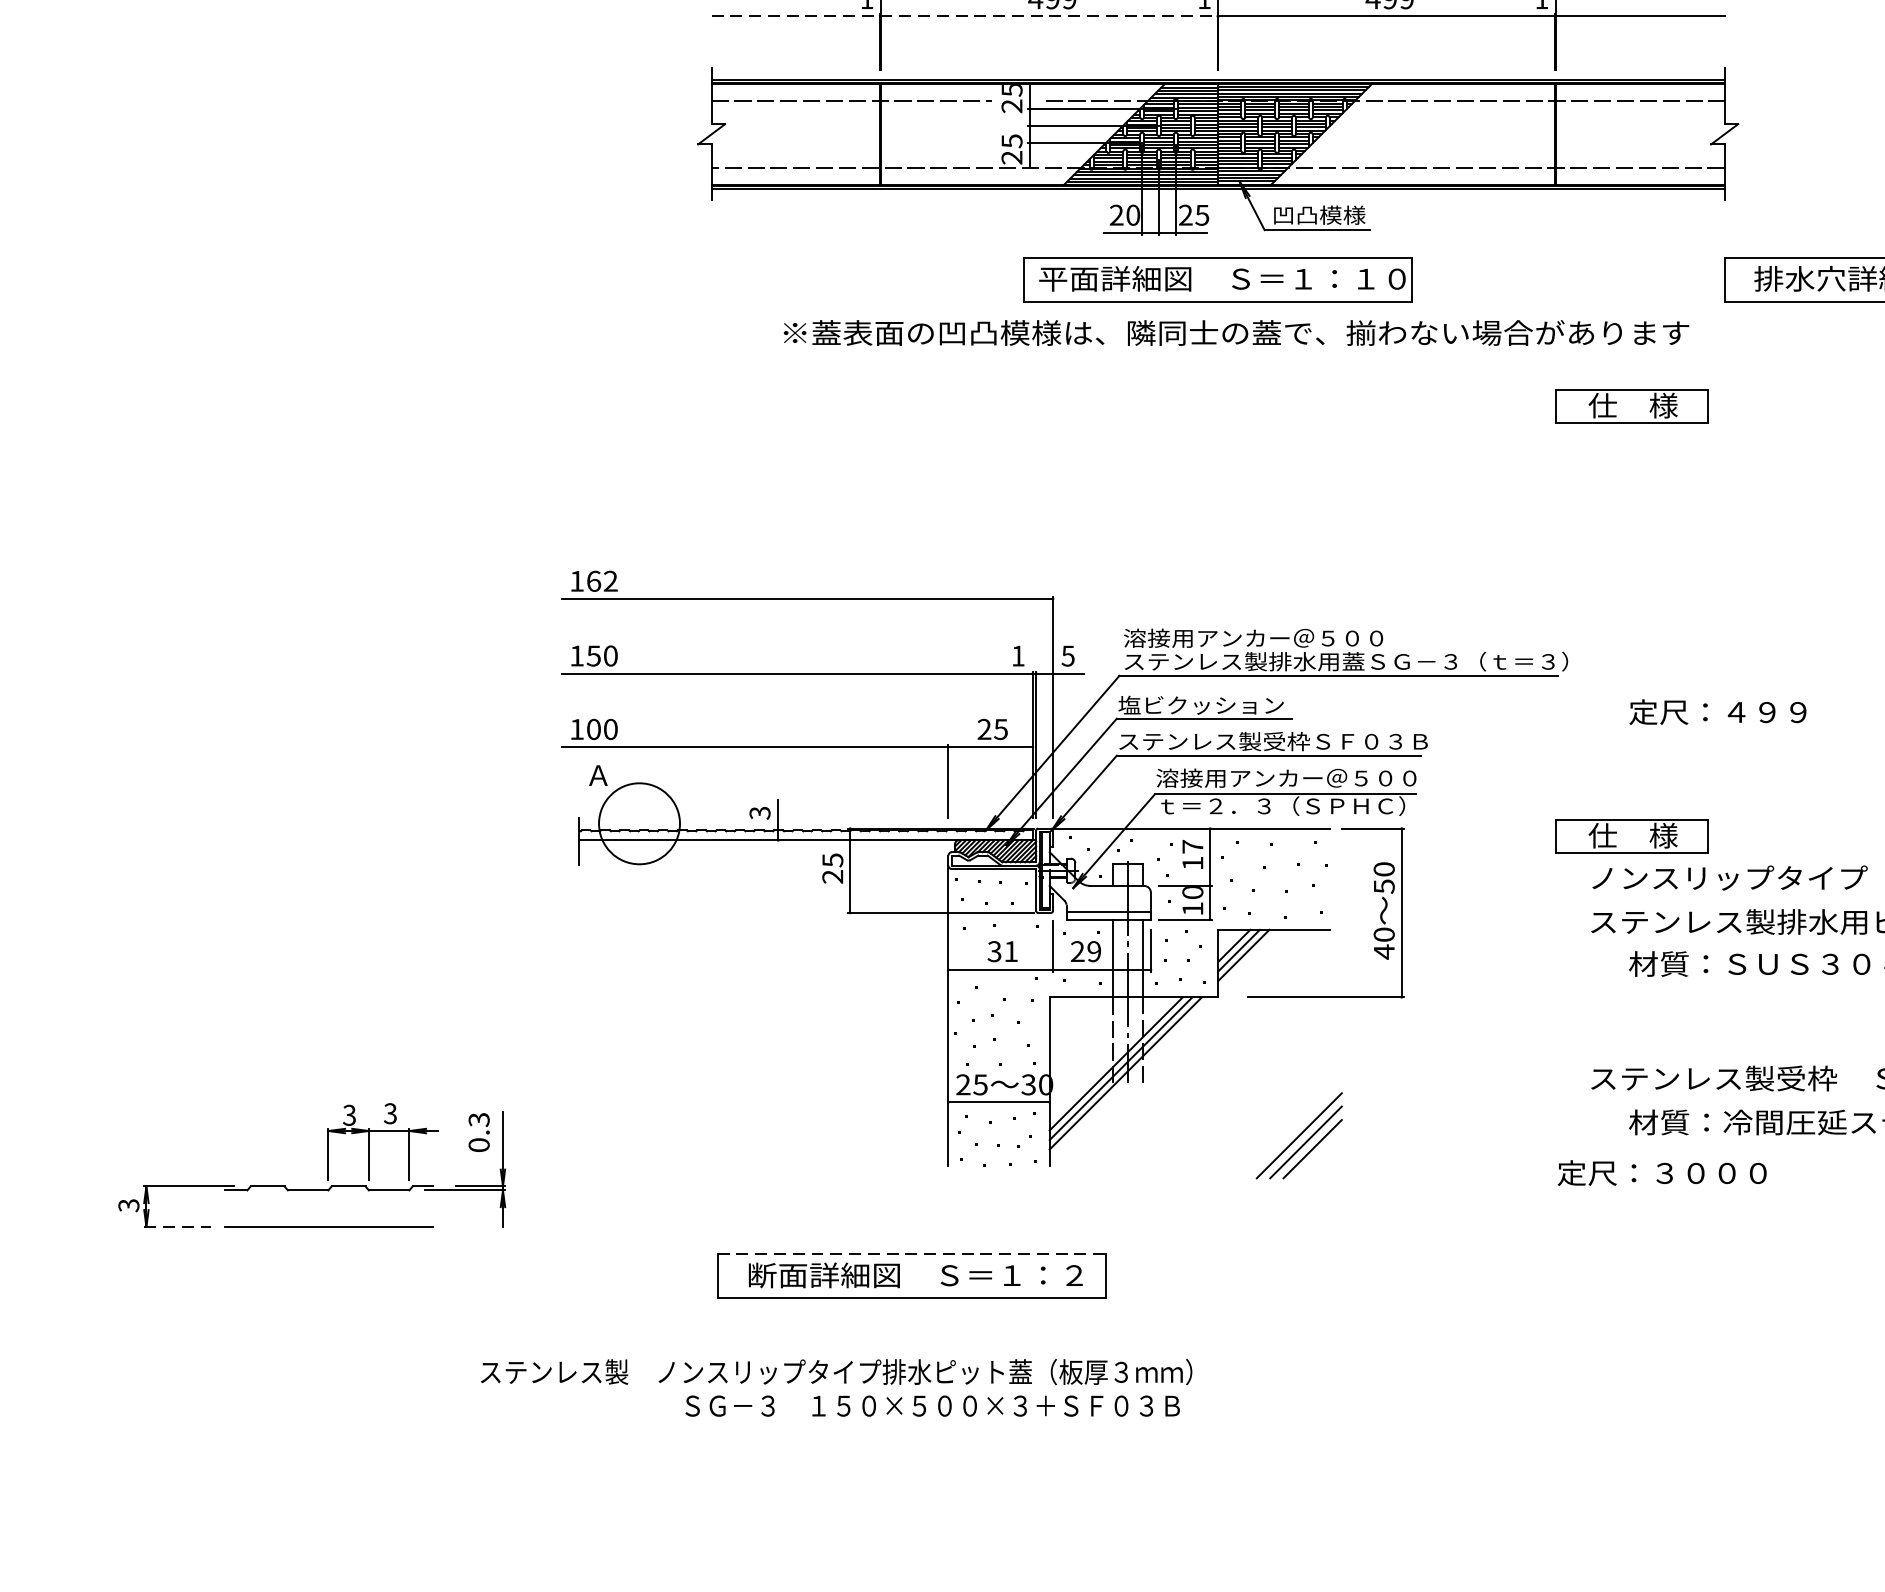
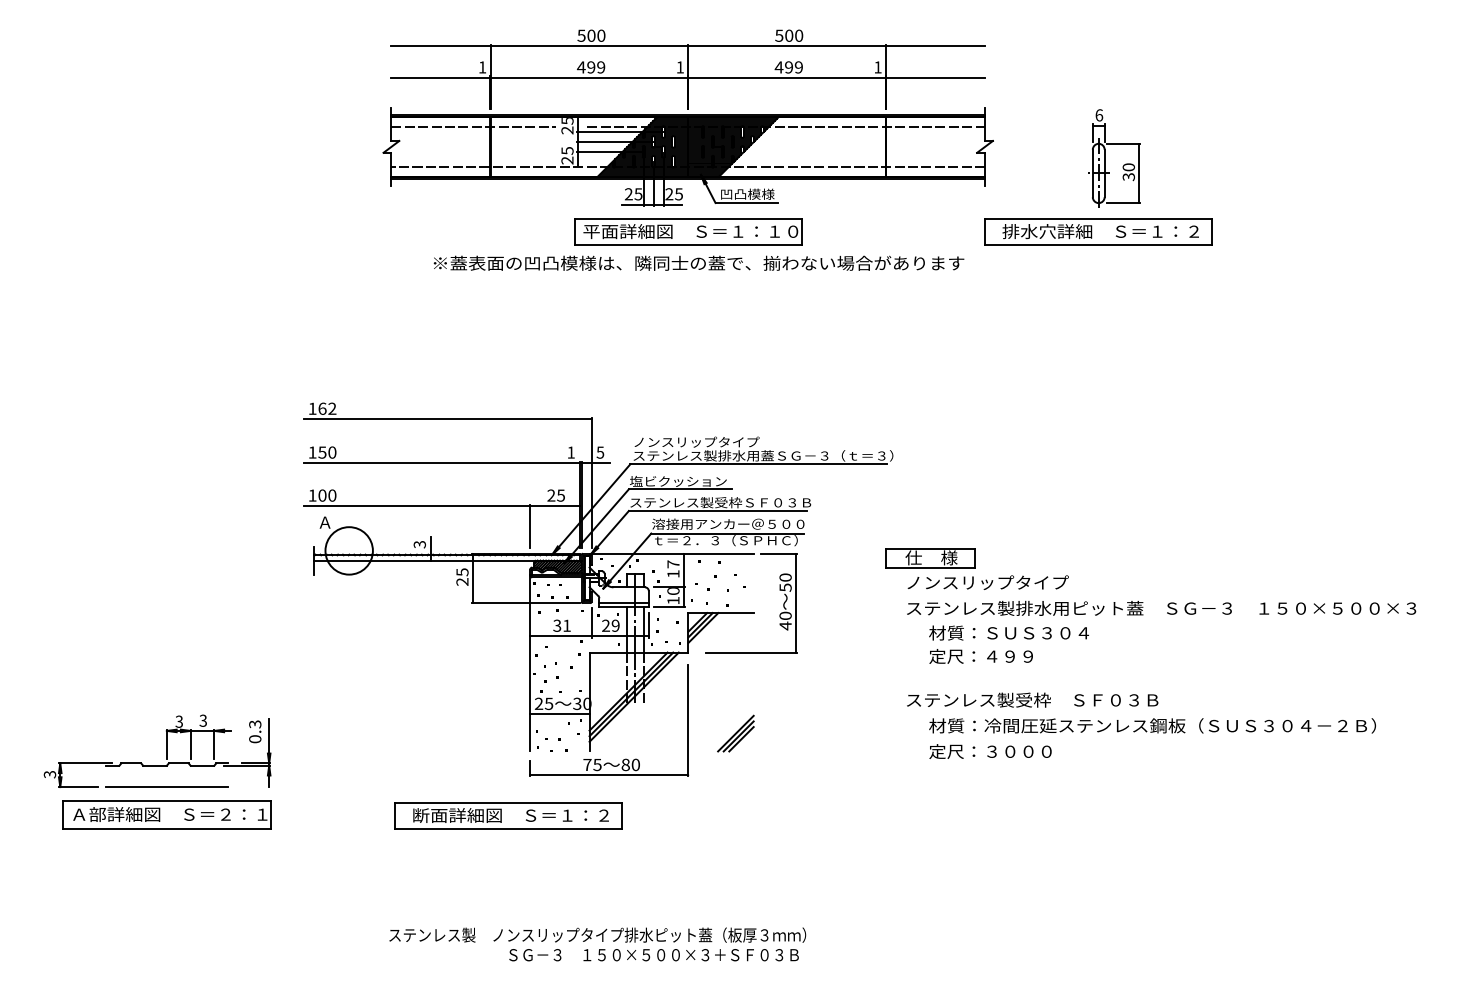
line: (965, 15) -> (540, 77), dashed -> solid
text: (1133, 215) -> (638, 194), 20 -> 25
part: (1631, 406) -> (930, 306), removed
text: (1252, 637) -> (708, 441), 溶接用アンカー＠５００ -> ノンスリップタイプ
text: (1716, 712) -> (980, 656), moved
part: (1298, 1135) -> (735, 733), size x0.71
text: (1662, 1172) -> (990, 751), moved
part: (1068, 1179) -> (600, 759), added
line: (177, 1227) -> (78, 787), dashed -> solid
line: (911, 1254) -> (508, 803), dashed -> solid
part: (327, 1273) -> (166, 814), added
text: (836, 1387) -> (597, 944), moved

